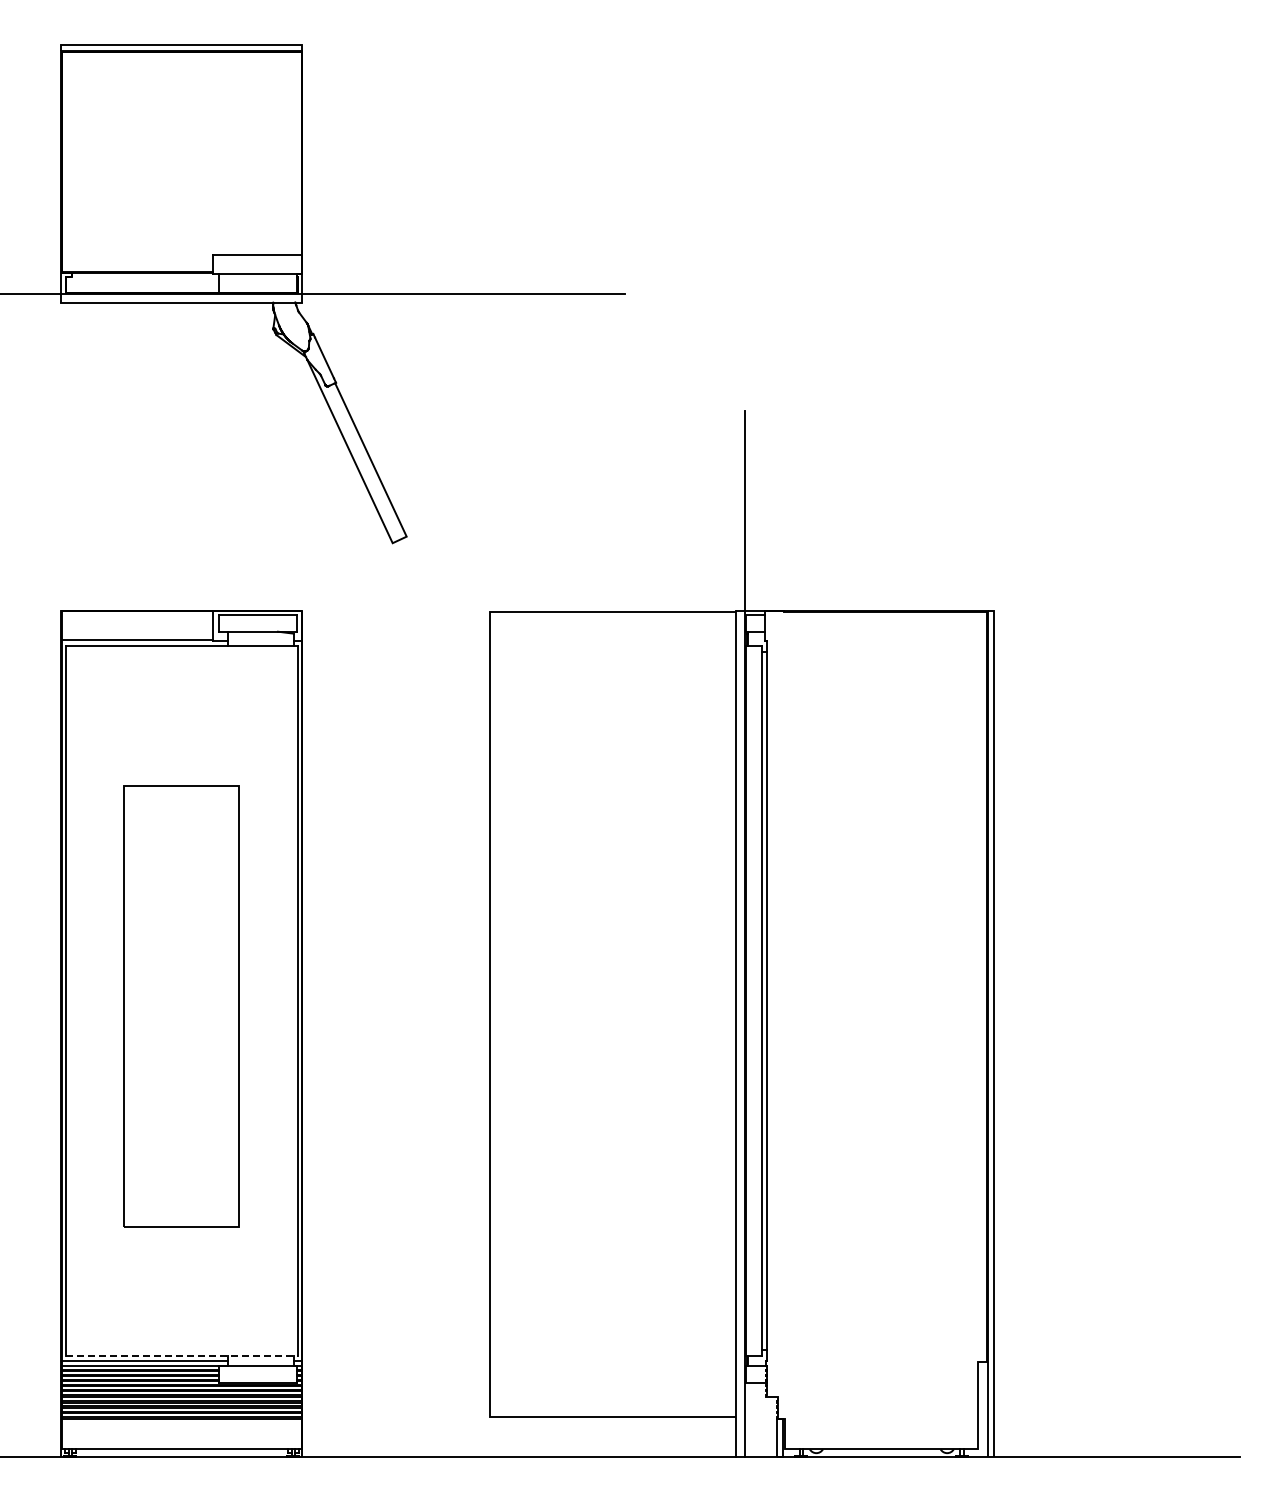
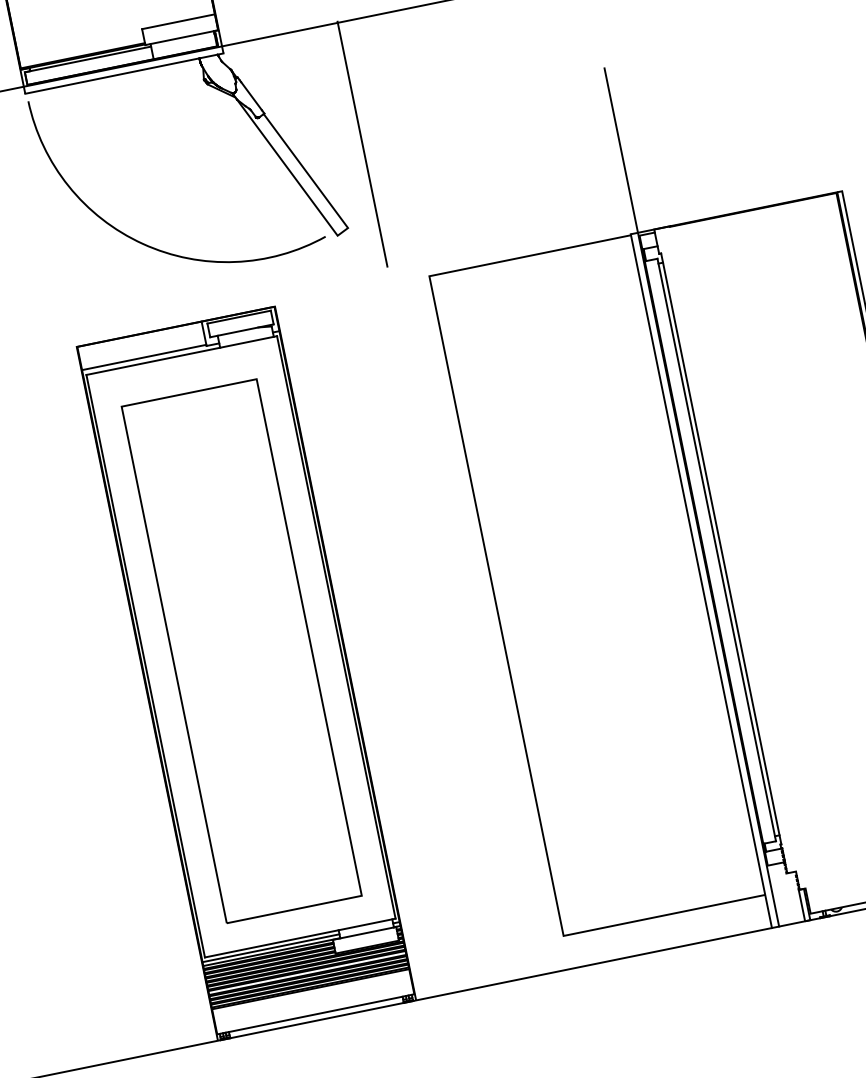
line: (145, 277) -> (90, 59), added
line: (443, 441) -> (362, 143), added
arc: (166, 507) -> (146, 244), added
part: (181, 1006) -> (241, 651), size x1.43
line: (182, 1356) -> (300, 938), dashed -> solid

